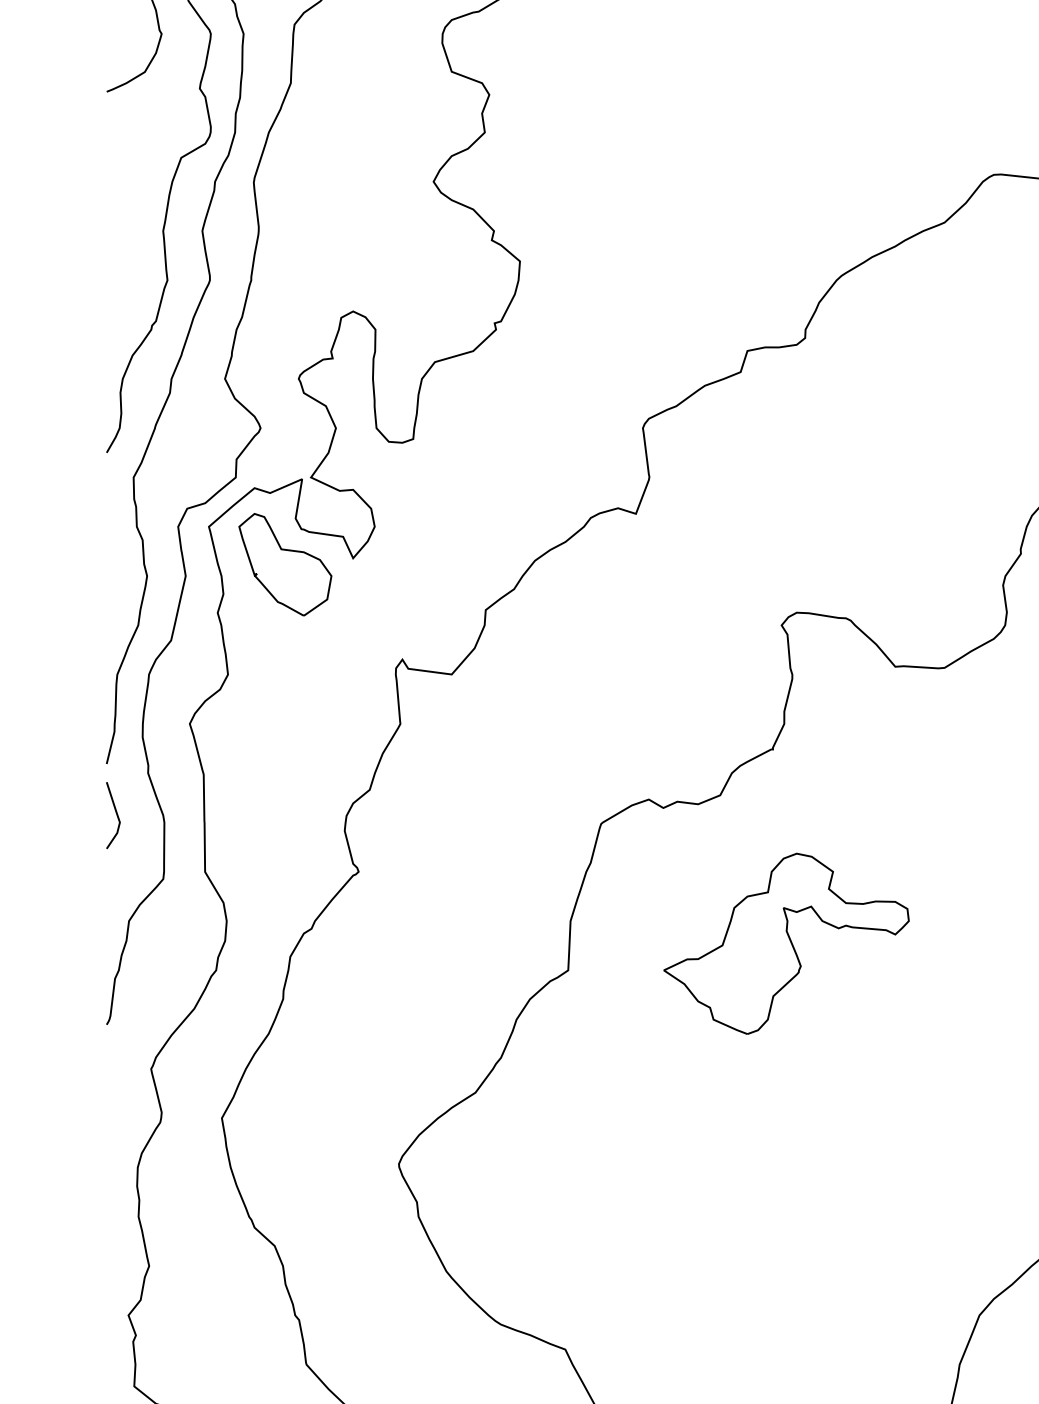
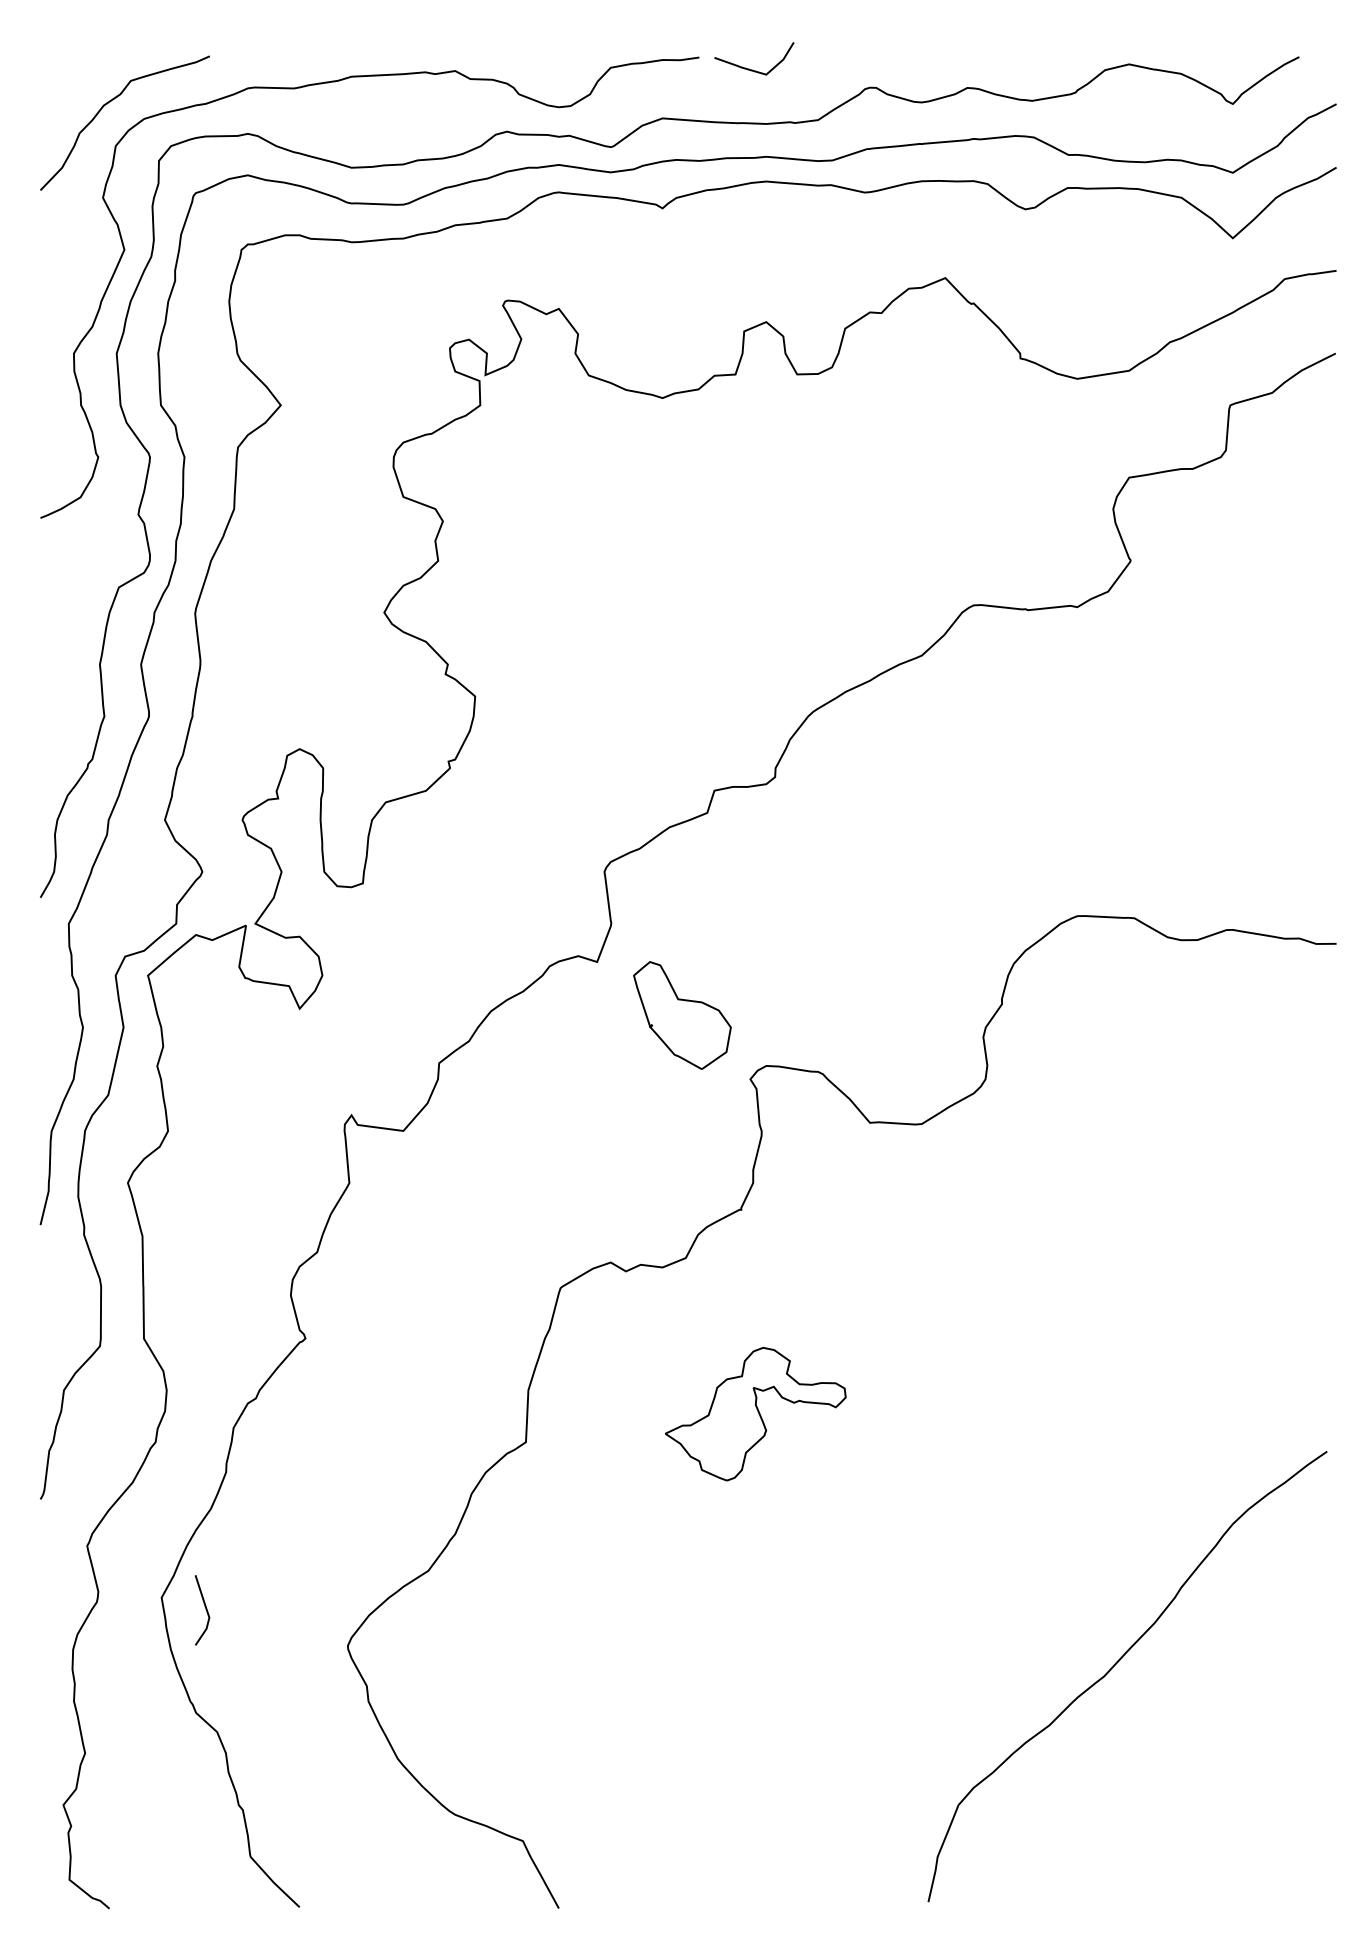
part: (285, 564) -> (682, 1015), moved
line: (116, 814) -> (205, 1609), moved
part: (786, 943) -> (755, 1413), size x0.7

